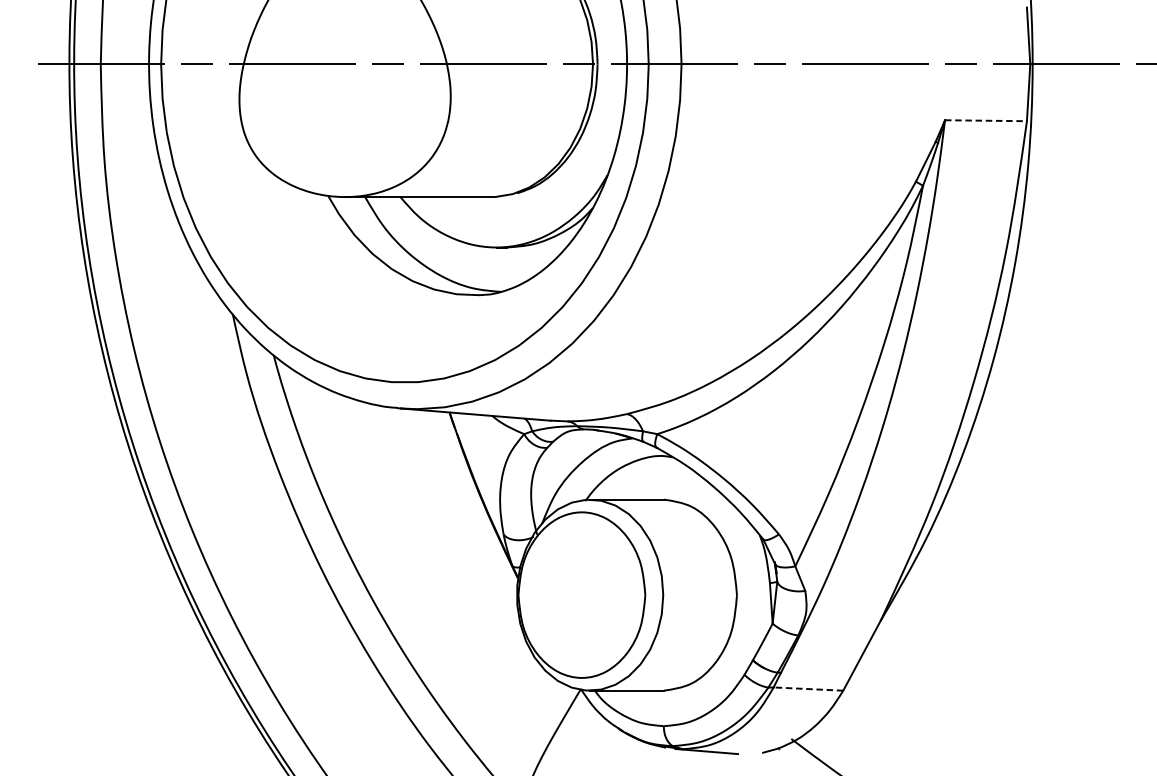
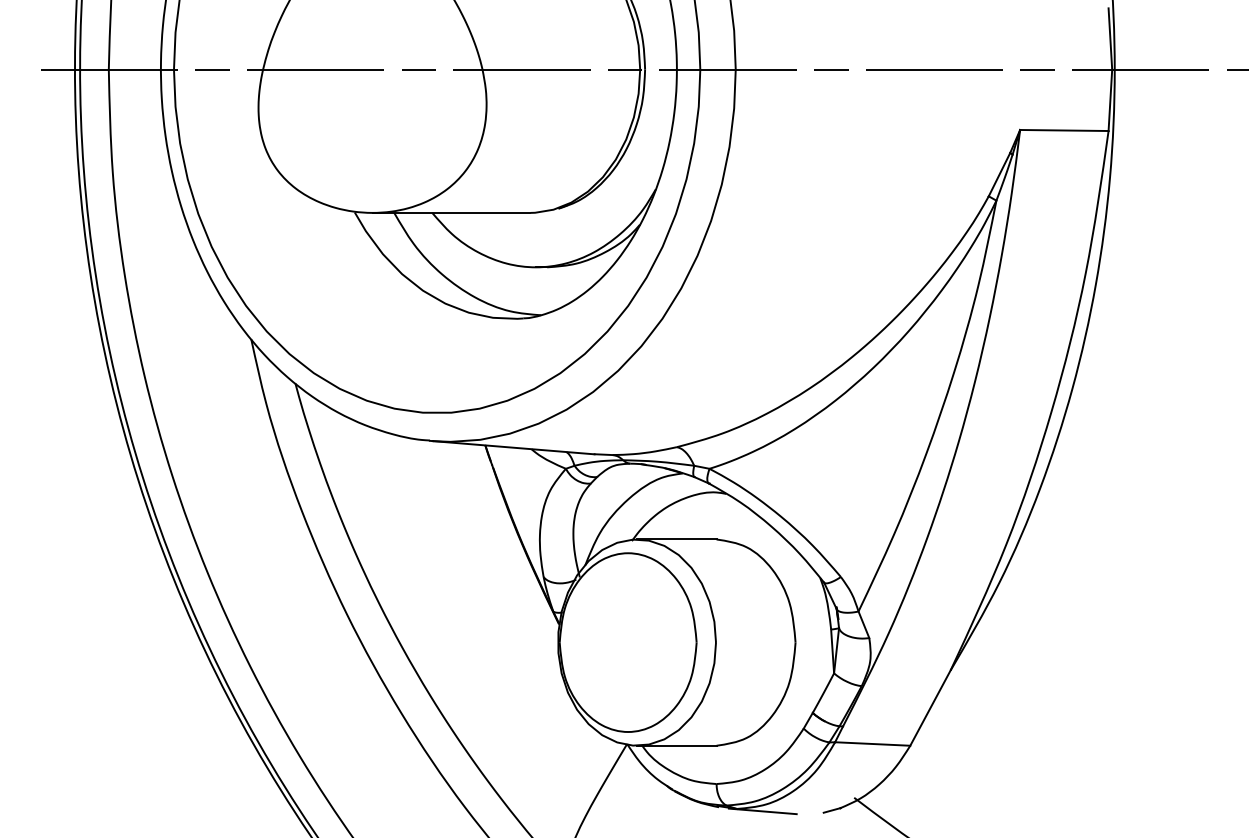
line: (986, 120) -> (1064, 130), dashed -> solid
line: (808, 689) -> (872, 744), dashed -> solid

